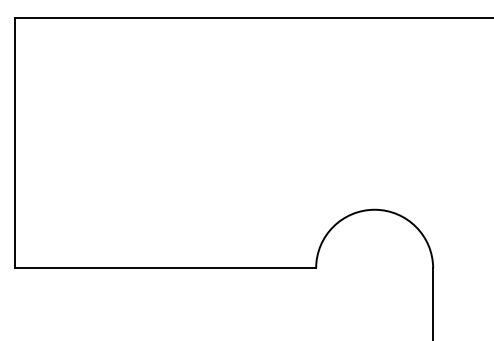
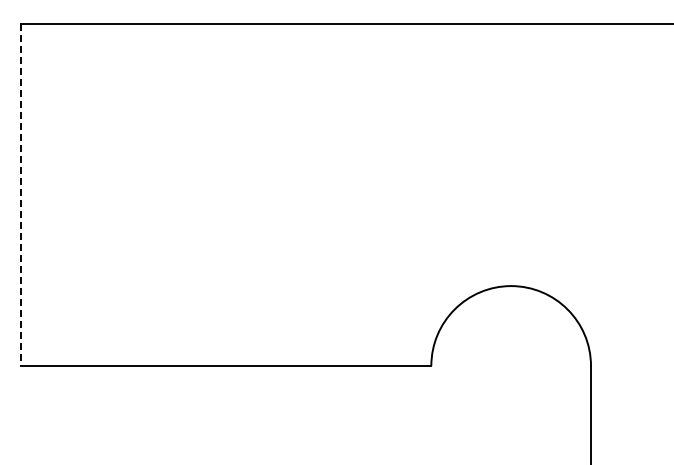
line: (15, 143) -> (20, 195), solid -> dashed

